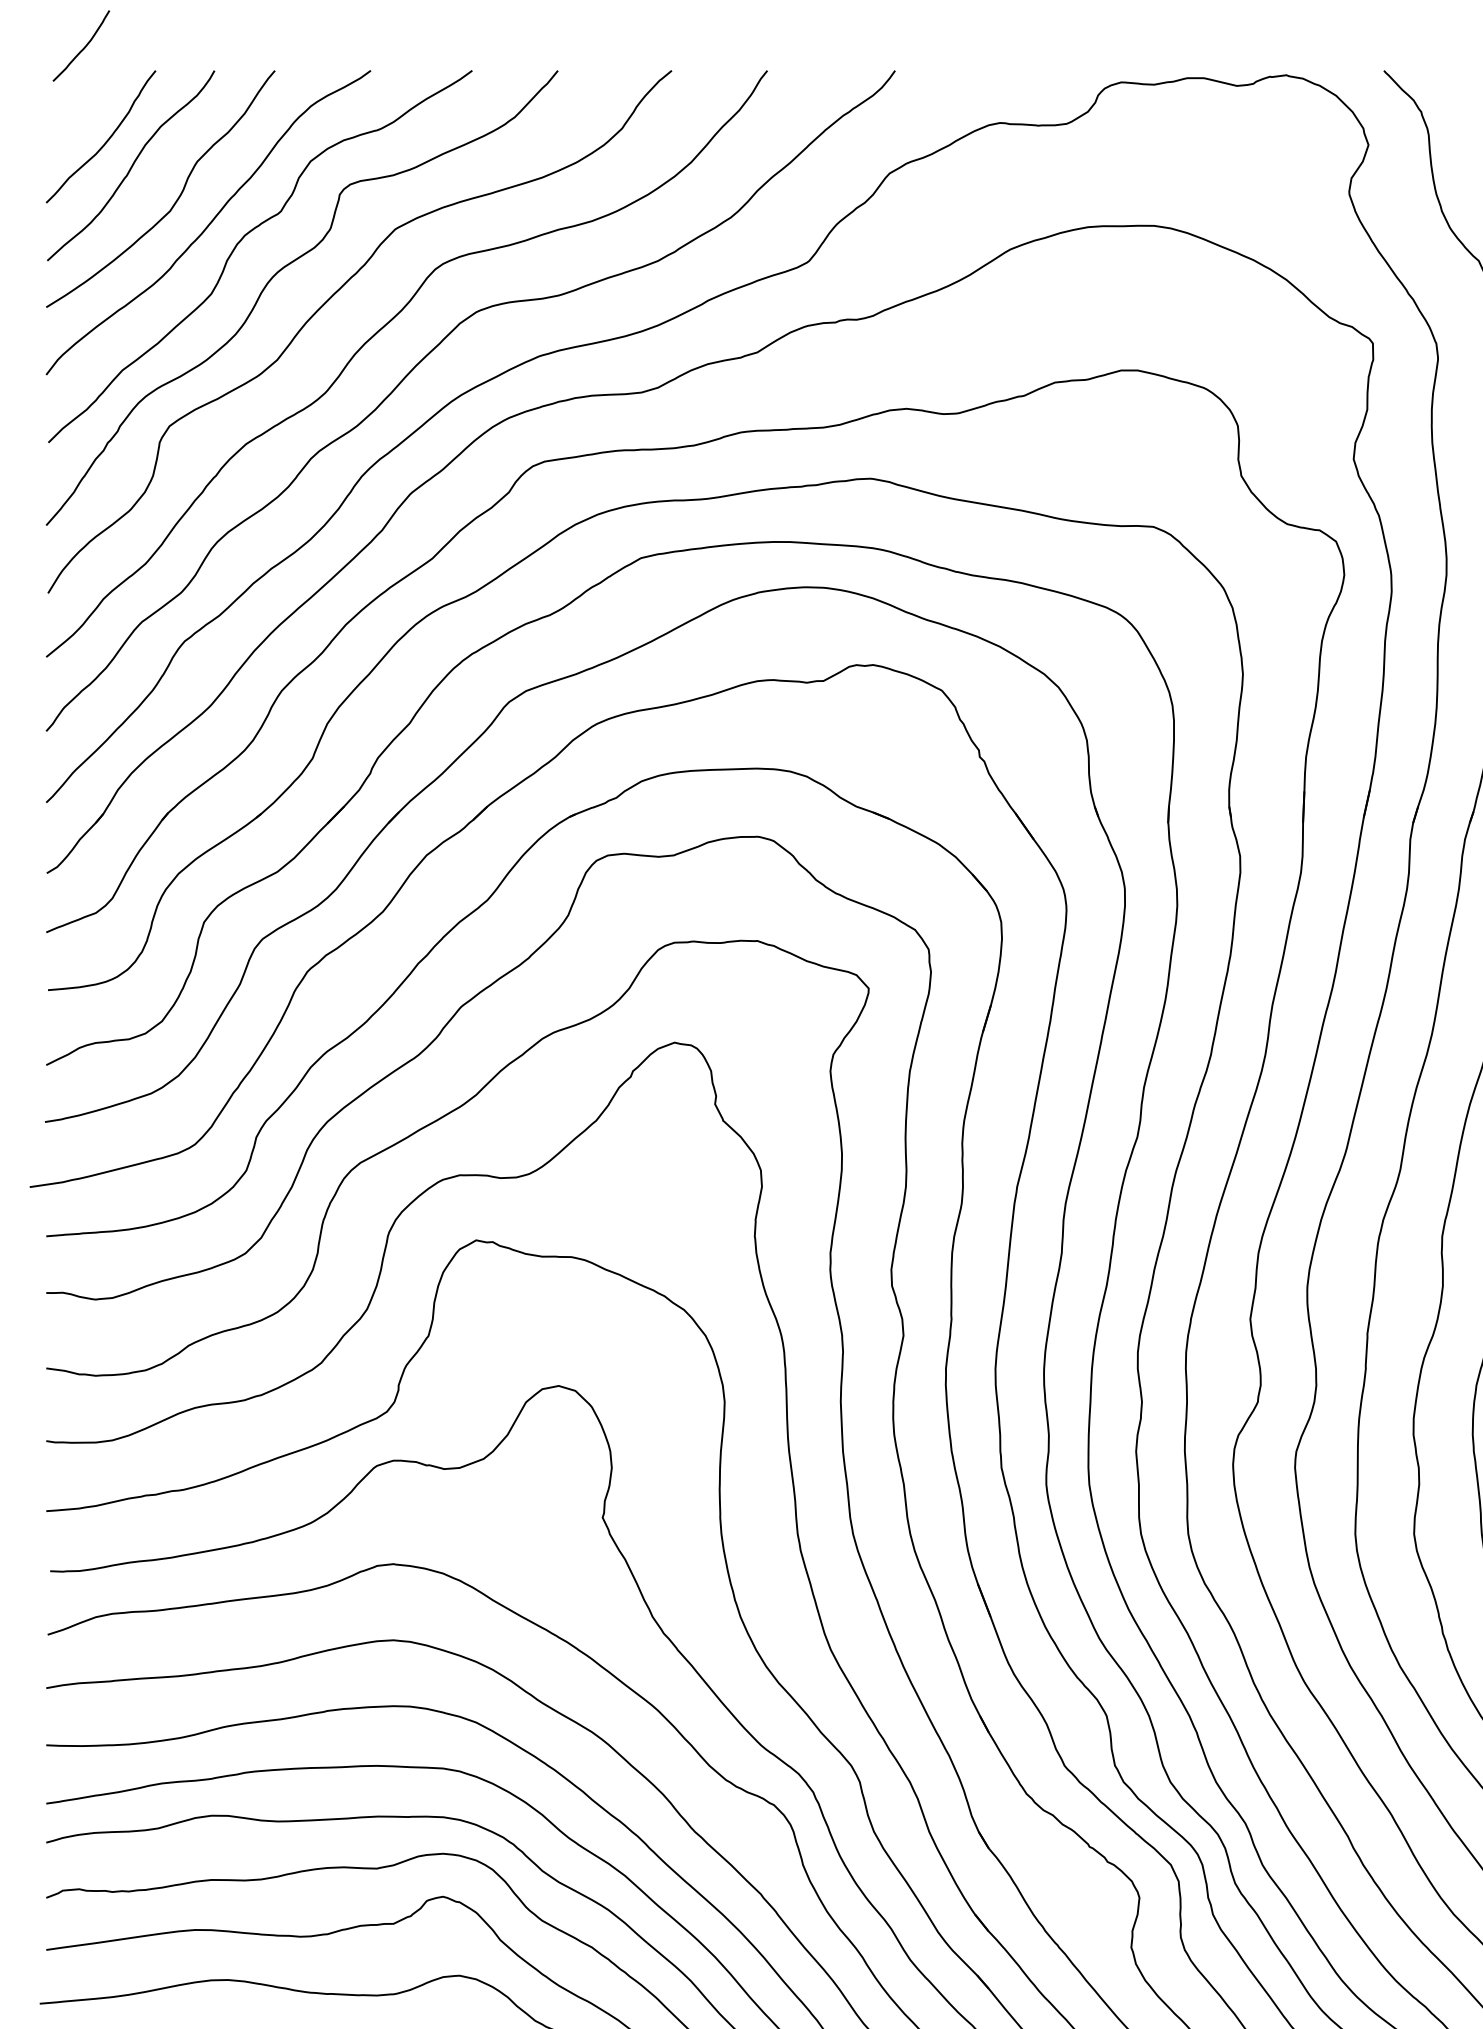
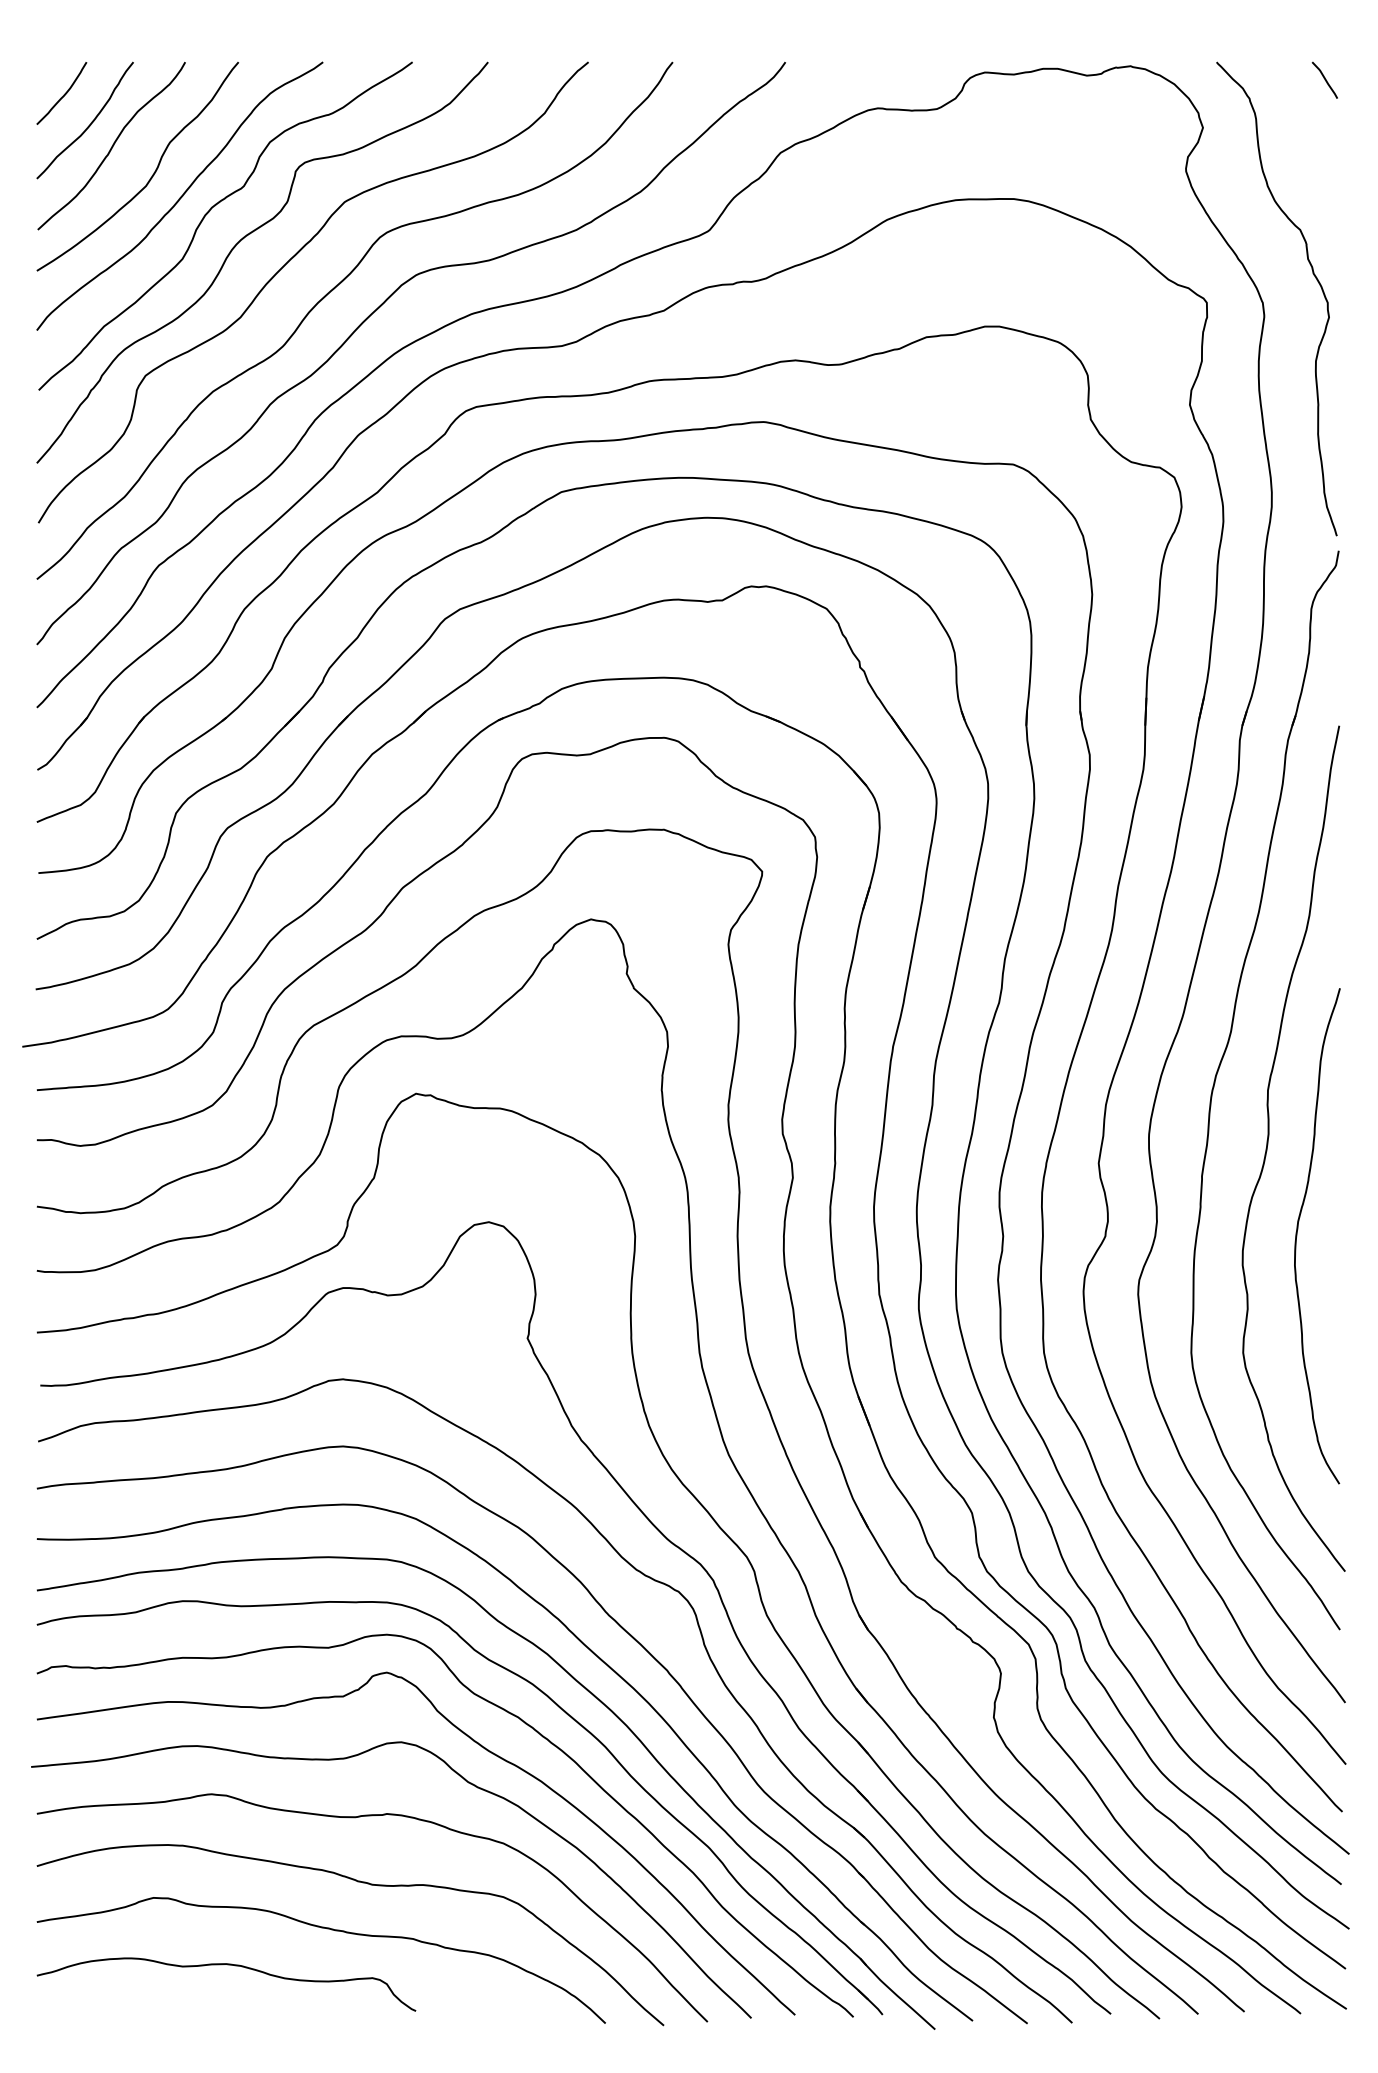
curve: (83, 47) -> (63, 94), moved

